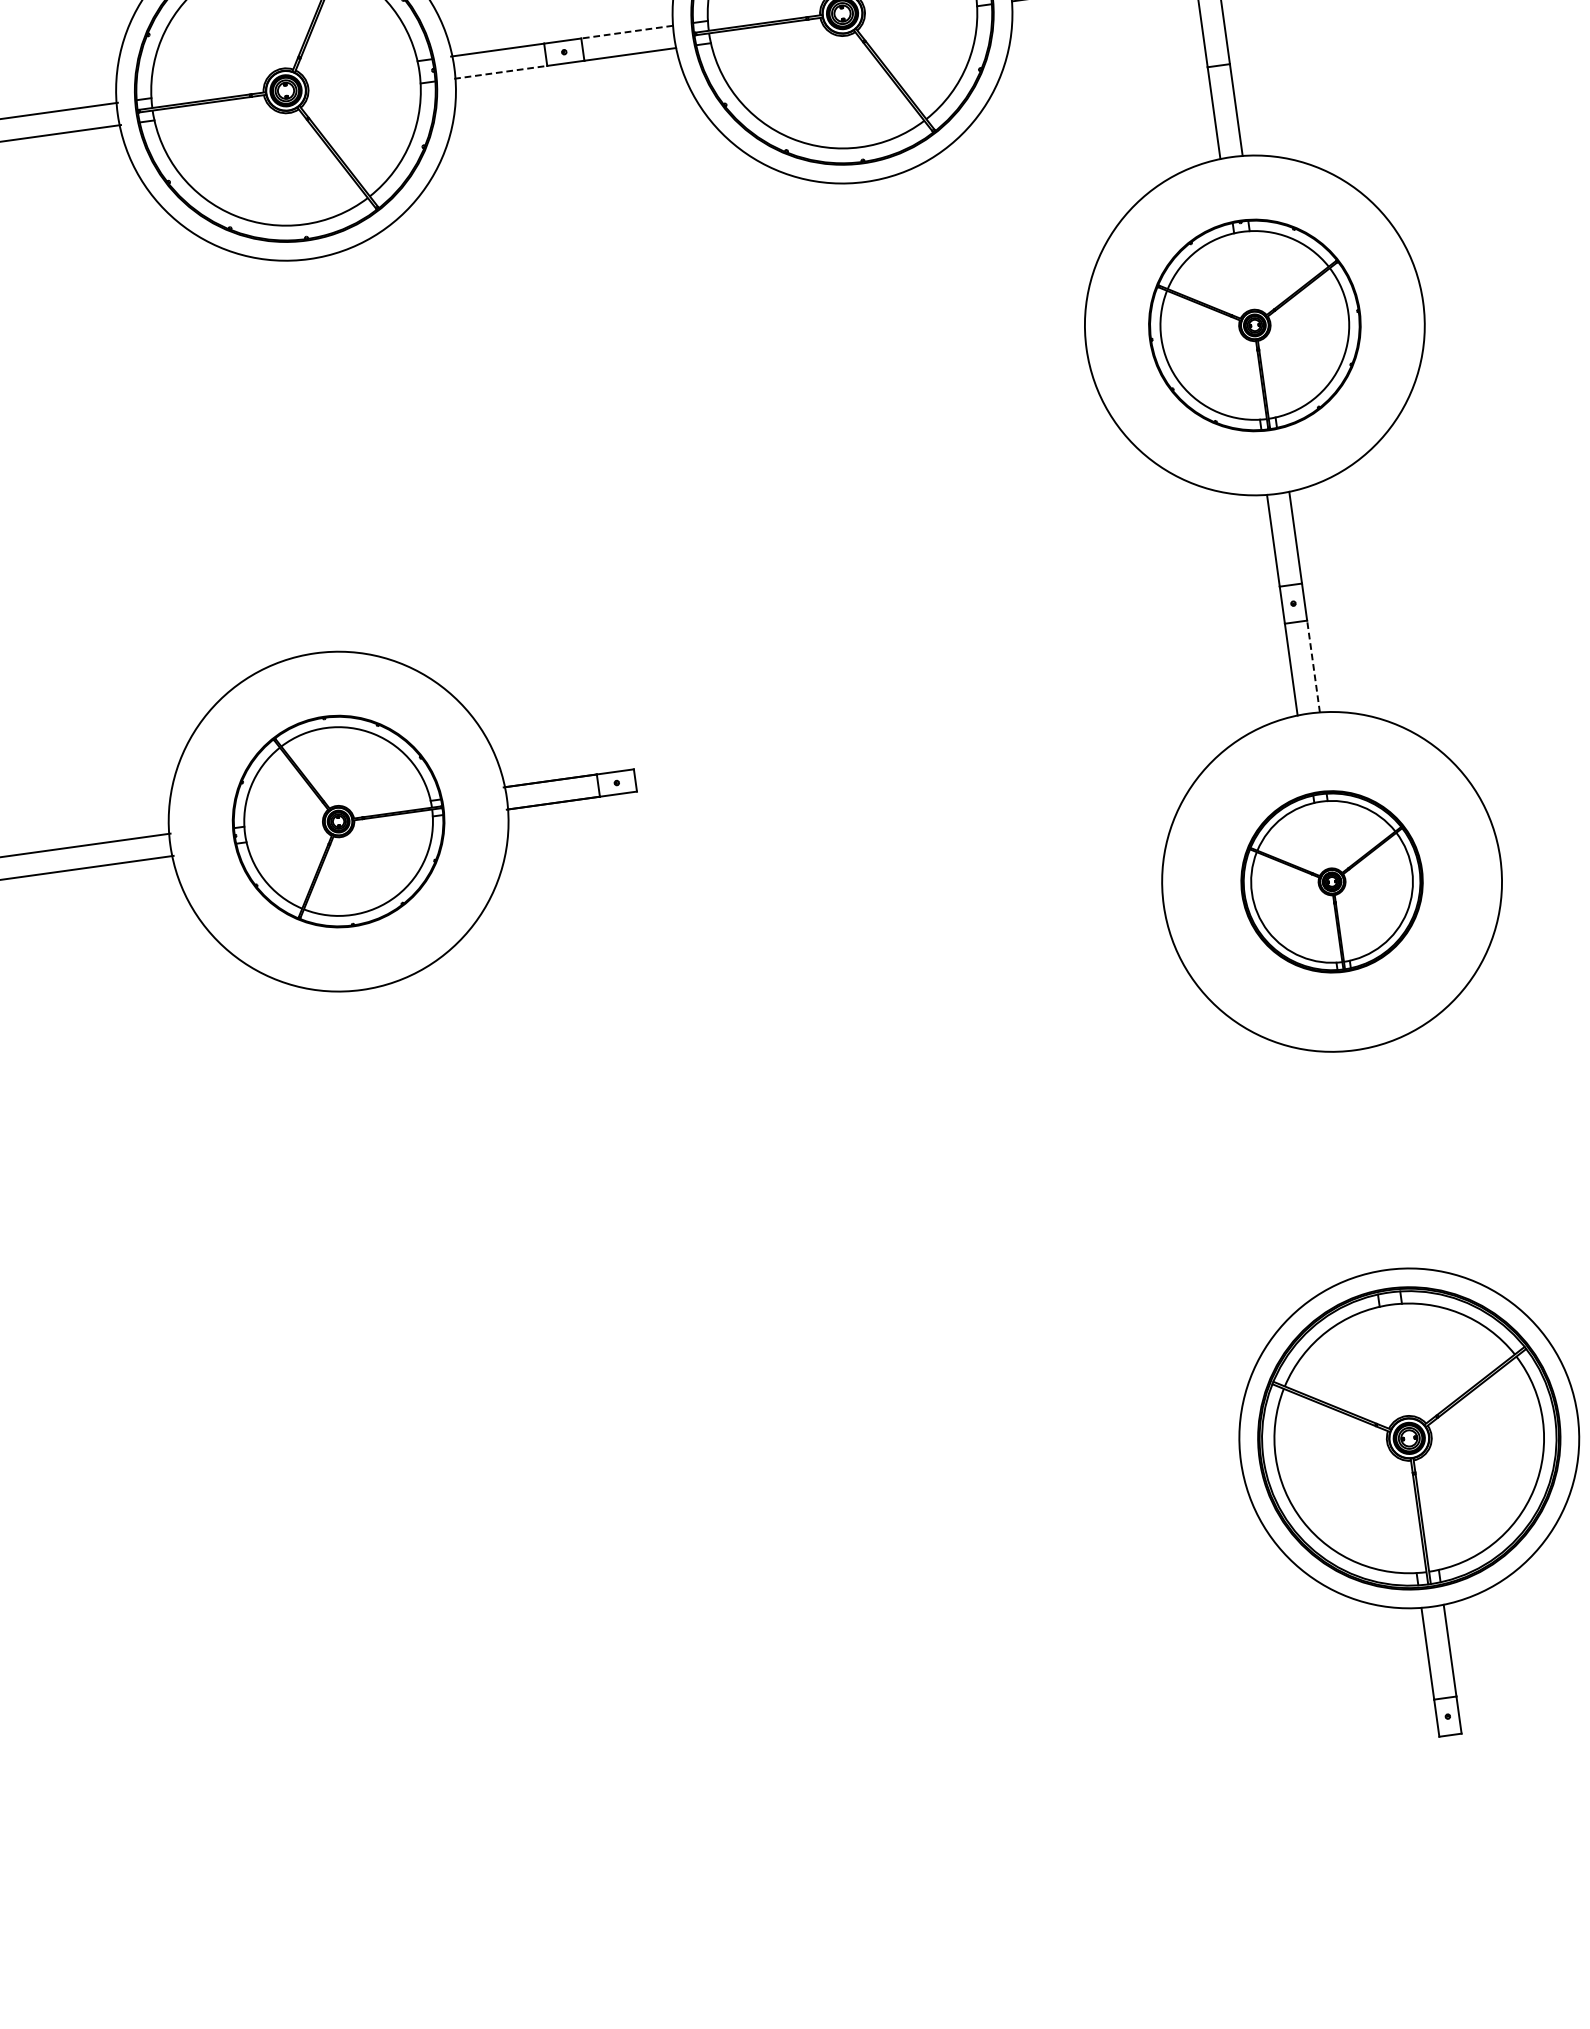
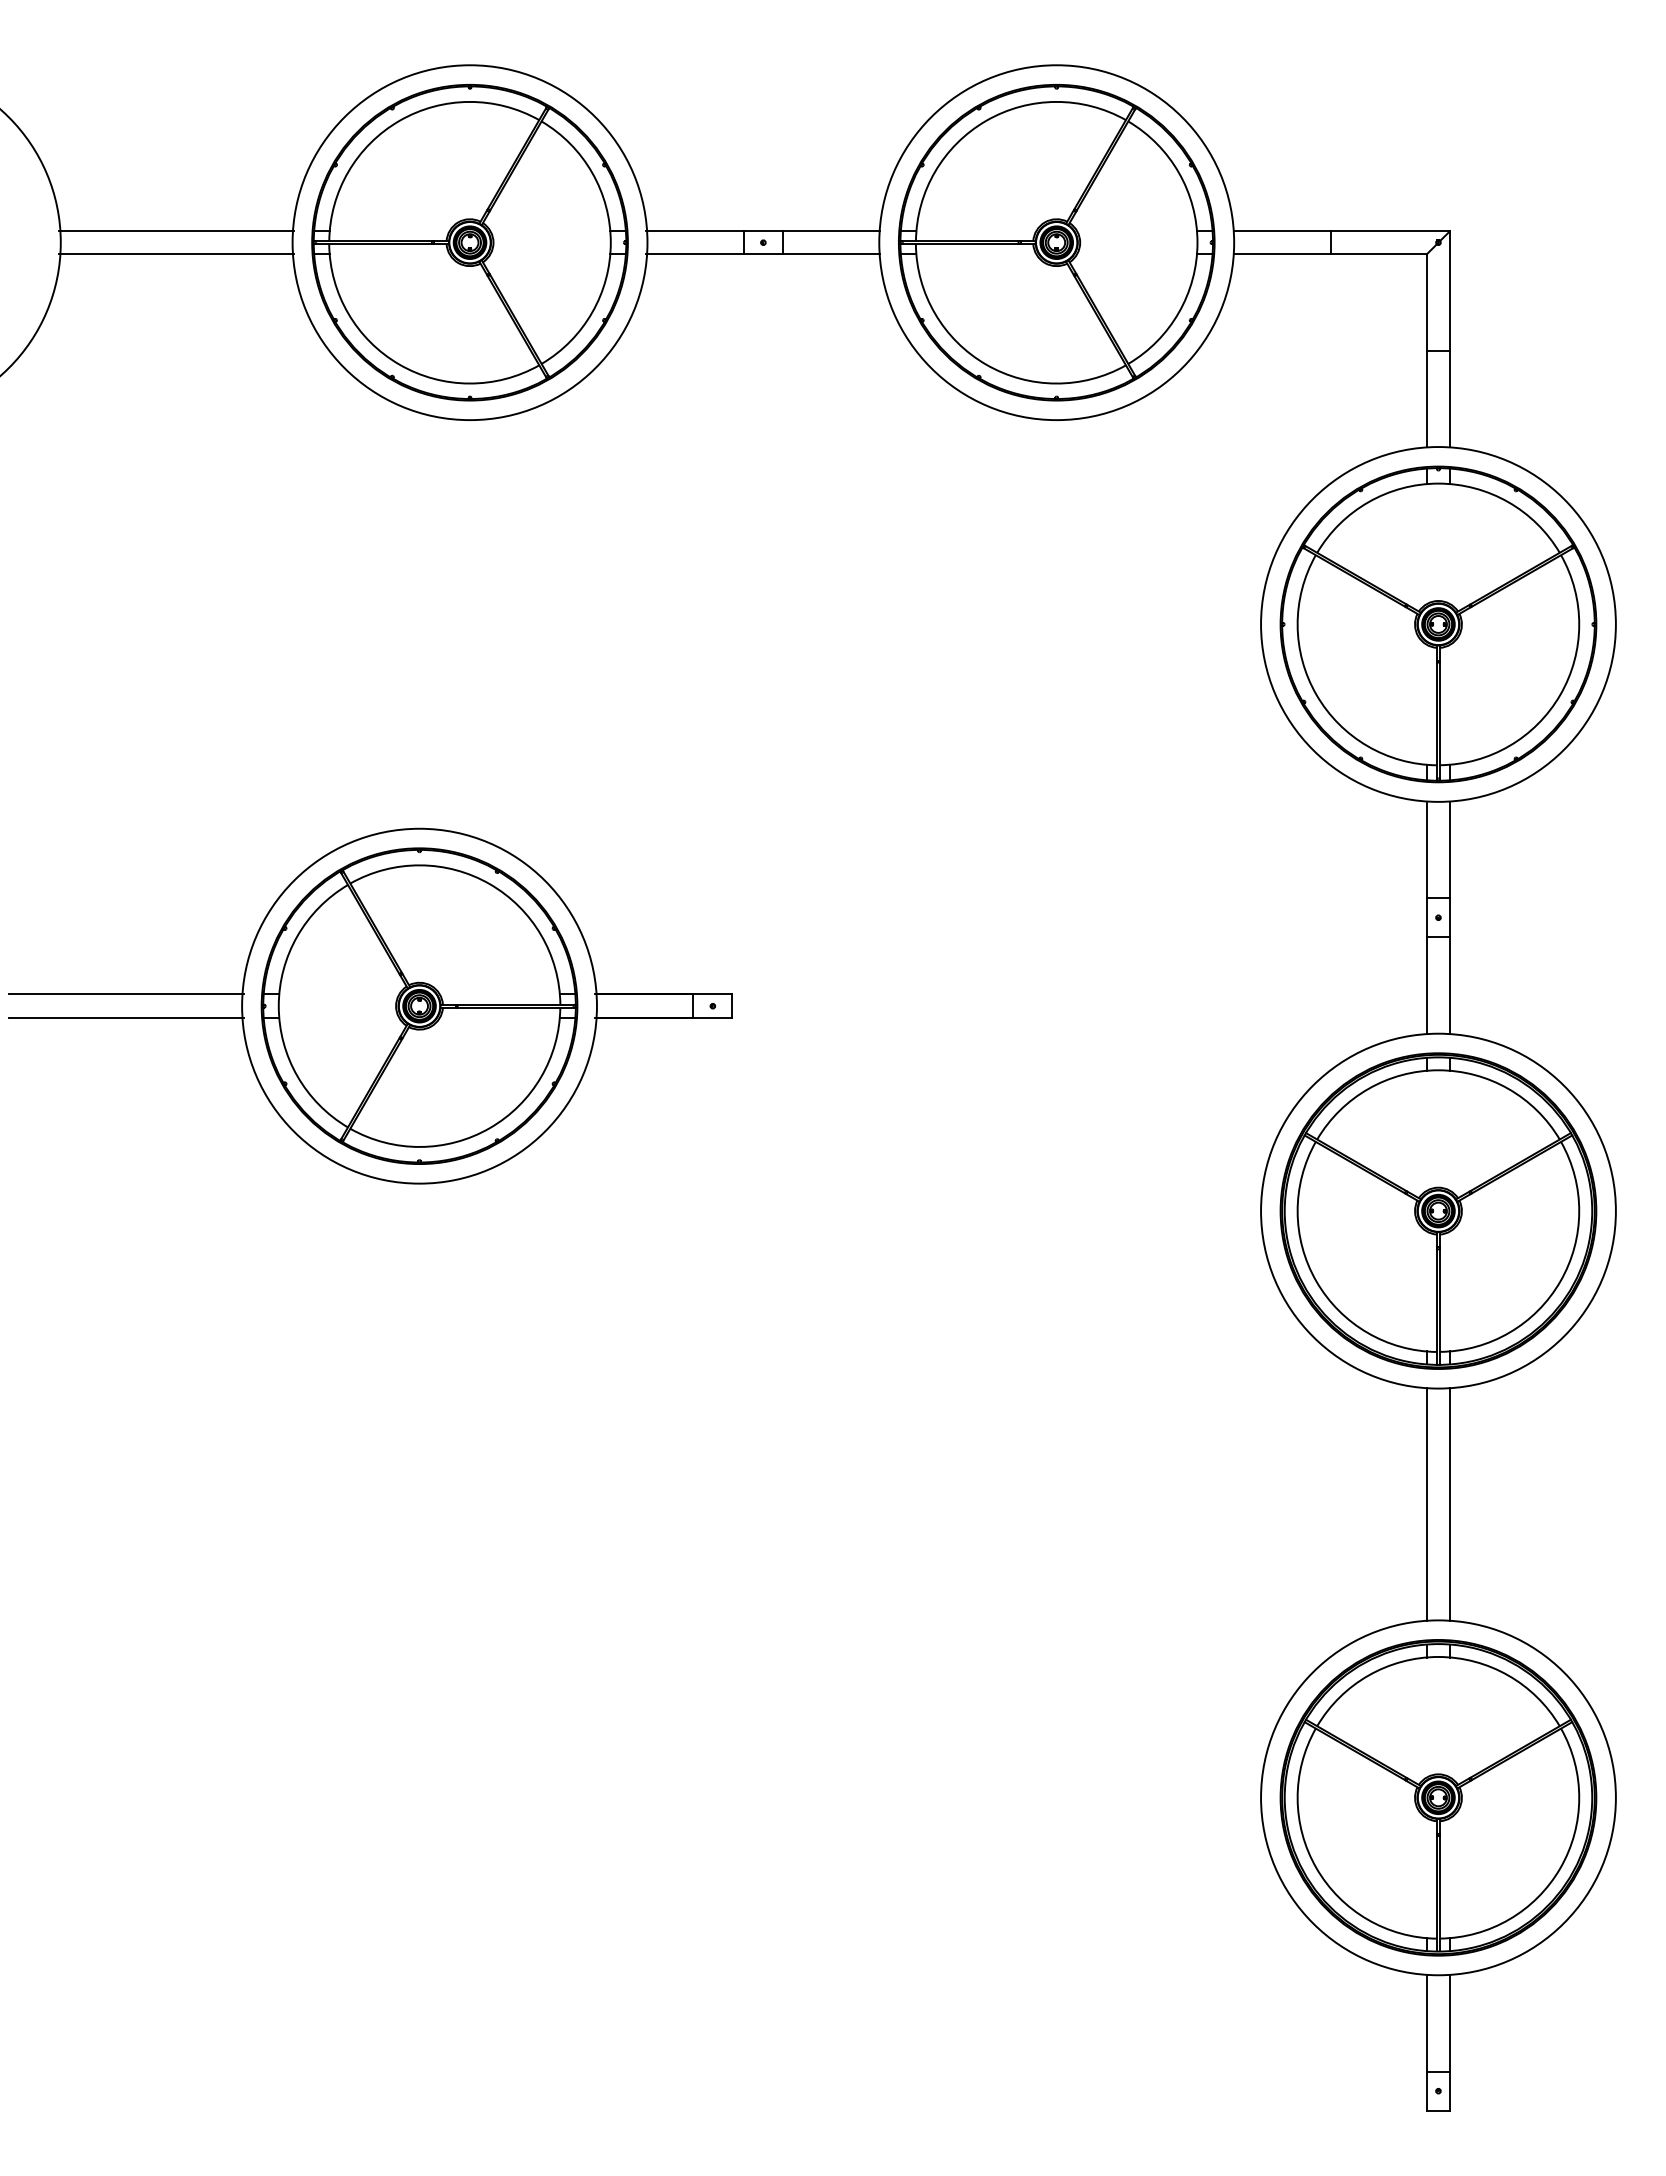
line: (626, 31) -> (830, 230), dashed -> solid
line: (501, 72) -> (695, 254), dashed -> solid
part: (1254, 325) -> (1438, 624), size x1.43
line: (1313, 666) -> (1450, 985), dashed -> solid
part: (338, 820) -> (419, 1005), size x1.43
part: (1332, 881) -> (1438, 1210), size x1.67
line: (1382, 1158) -> (1450, 1504), added
line: (1359, 1161) -> (1426, 1504), added

